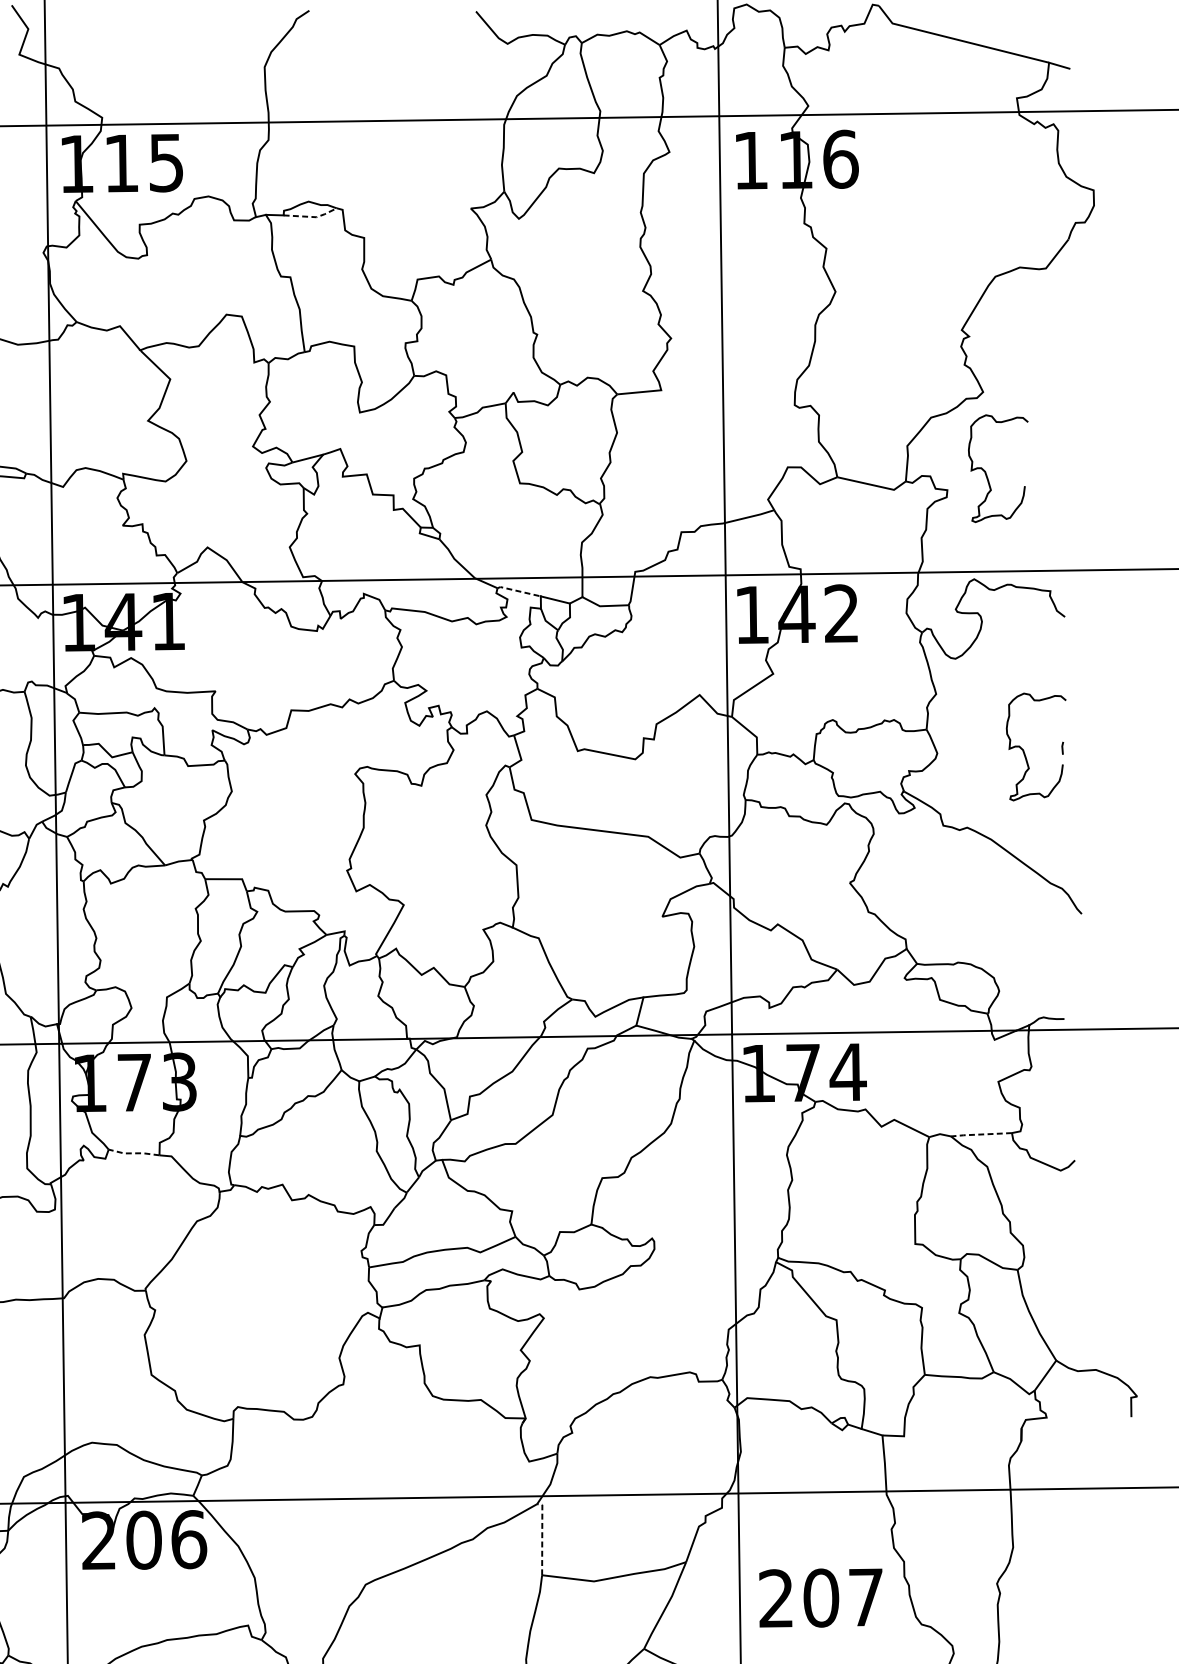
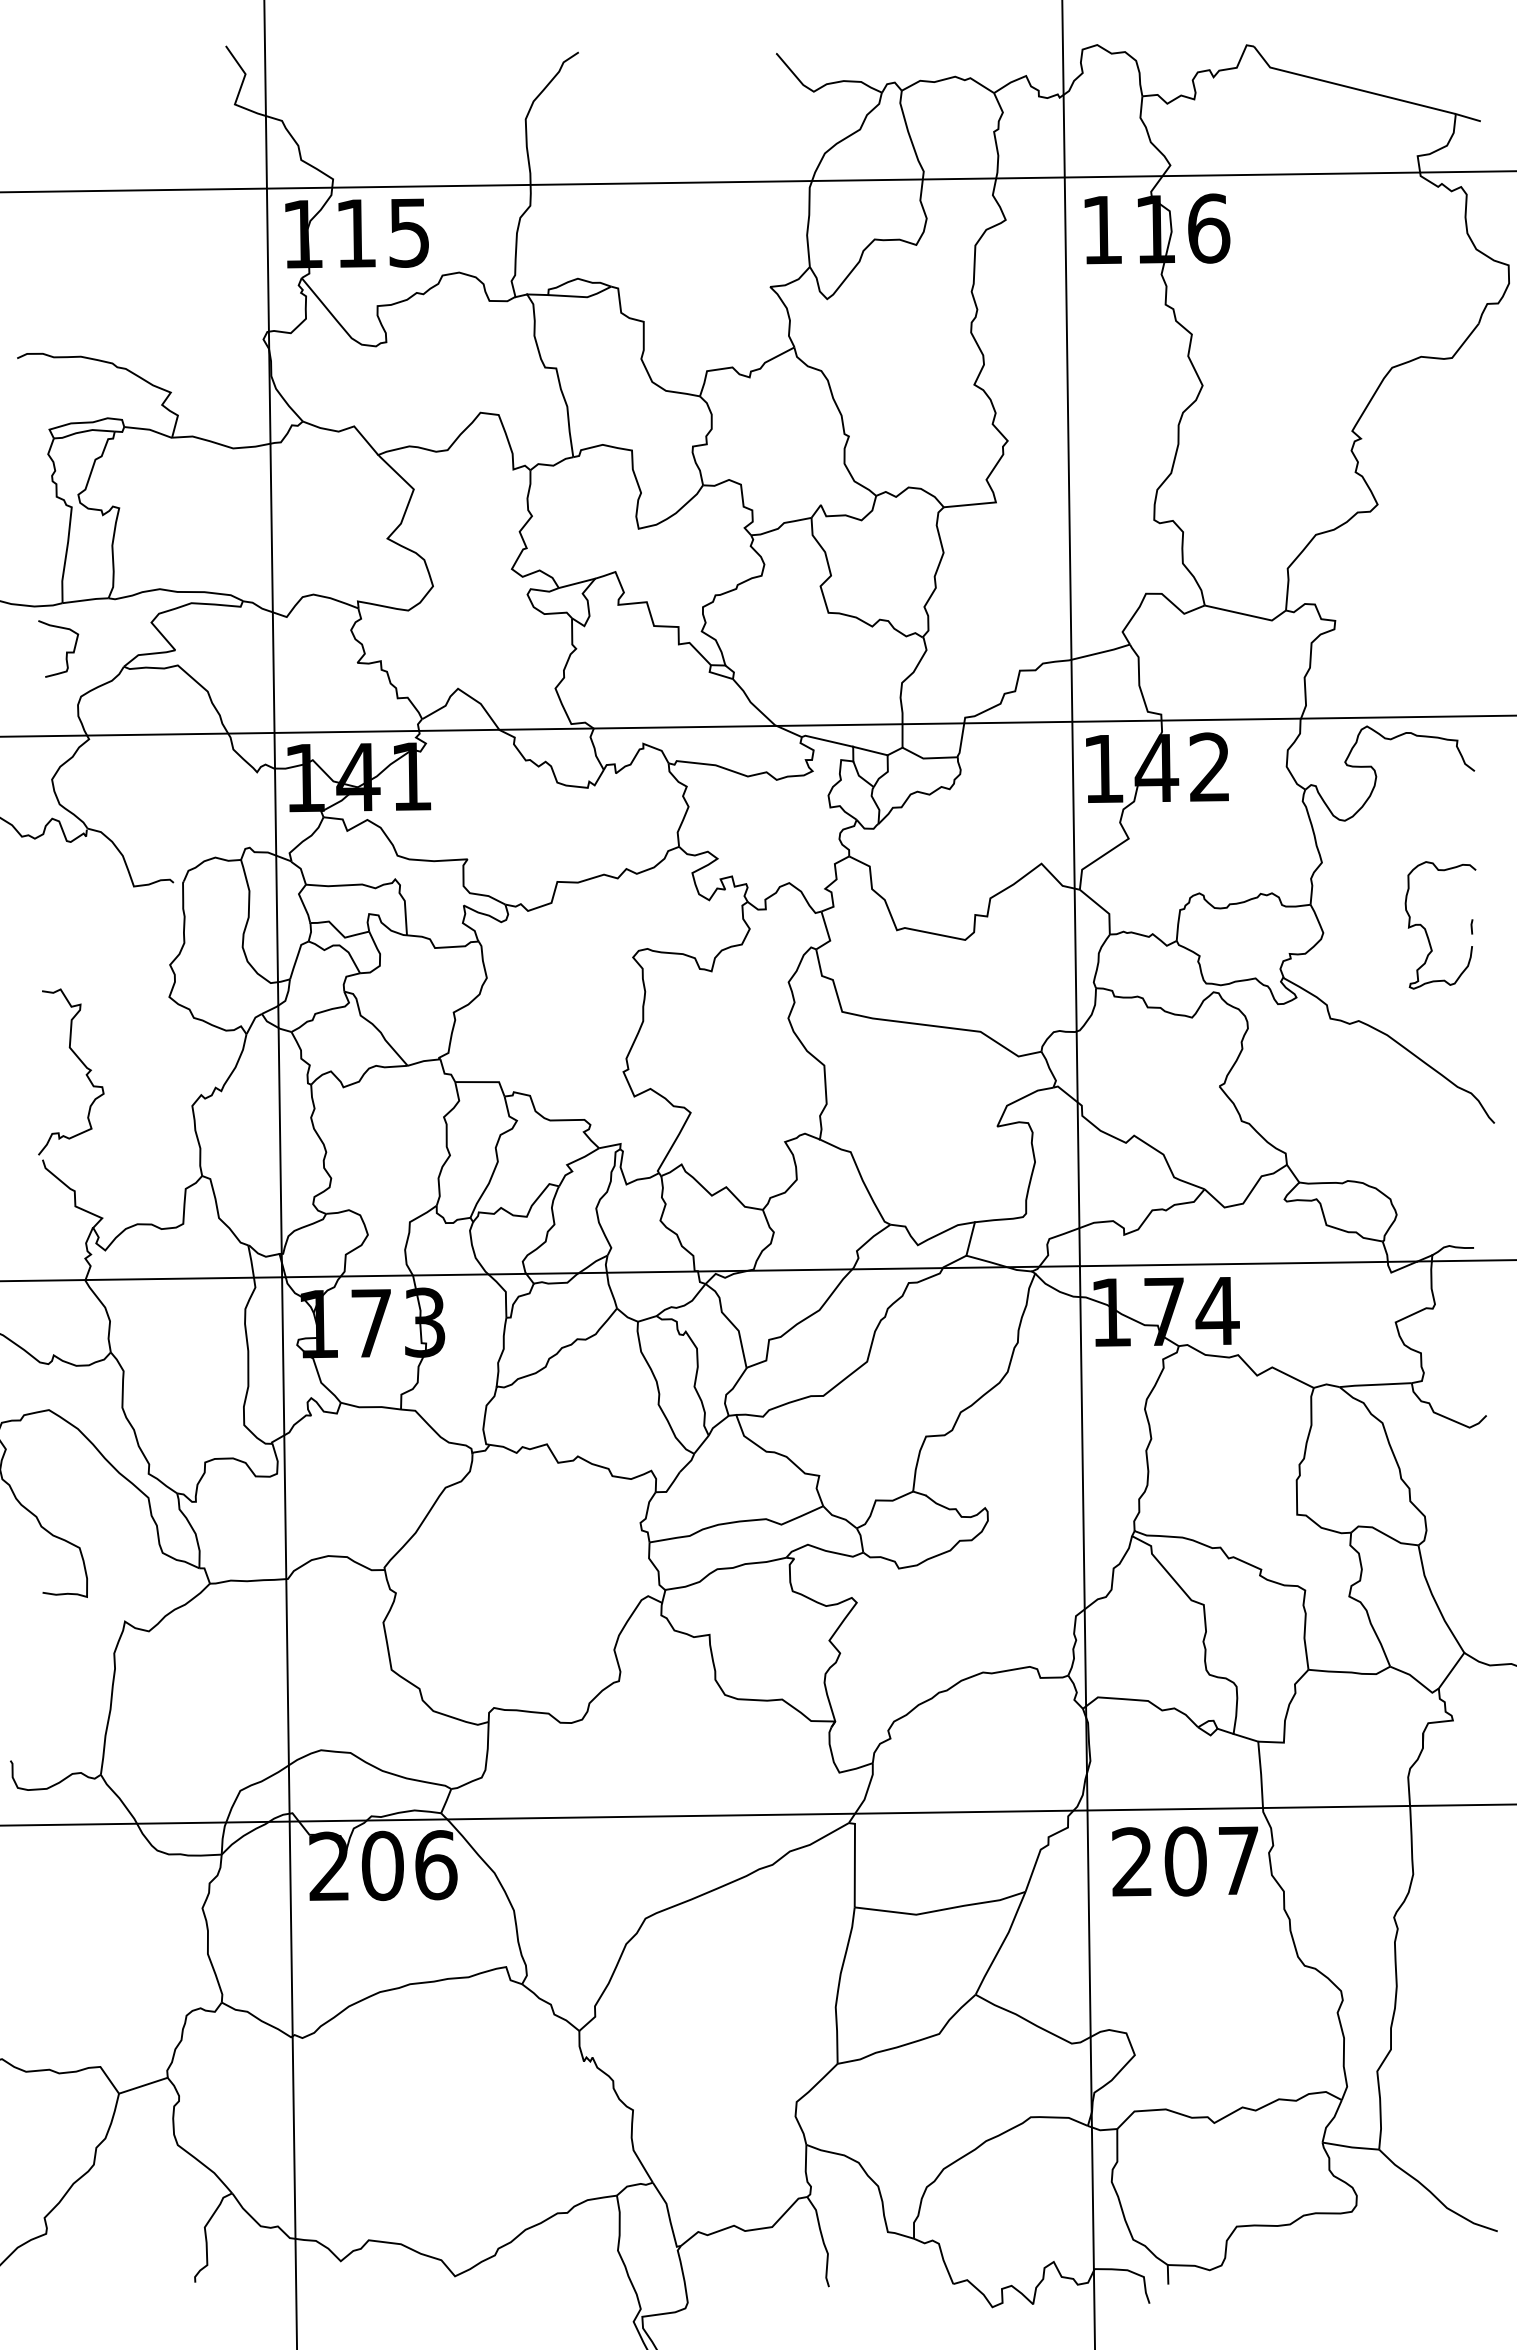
line: (312, 216) -> (582, 296), dashed -> solid
curve: (986, 472) -> (1381, 599), removed
line: (519, 591) -> (827, 740), dashed -> solid
line: (981, 1134) -> (1375, 1384), dashed -> solid
line: (133, 1153) -> (370, 1407), dashed -> solid
line: (541, 1536) -> (854, 1861), dashed -> solid
text: (821, 1598) -> (1185, 1861), moved

